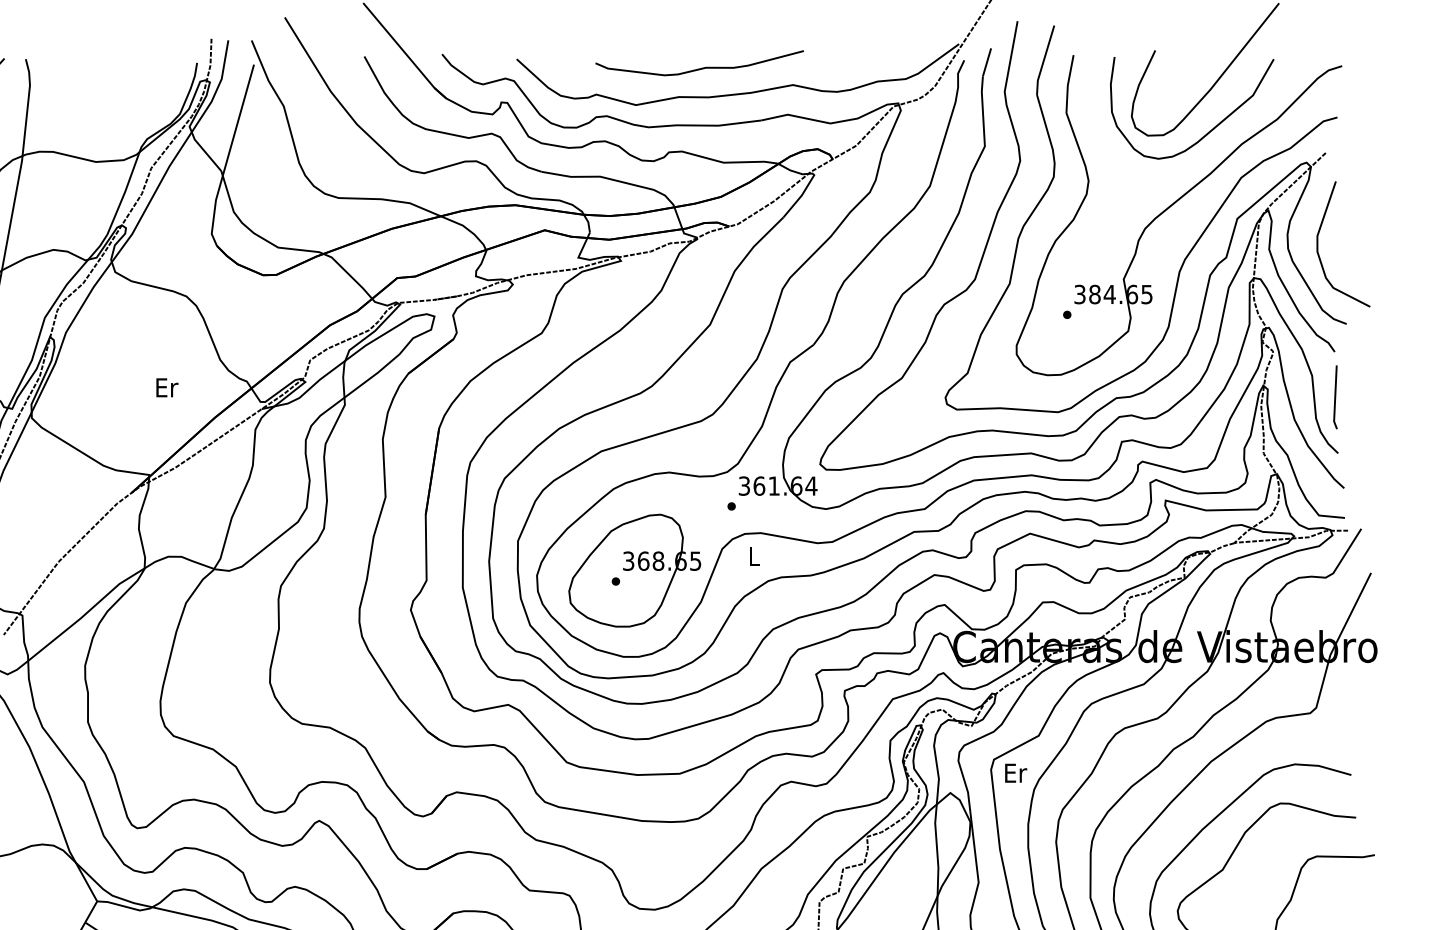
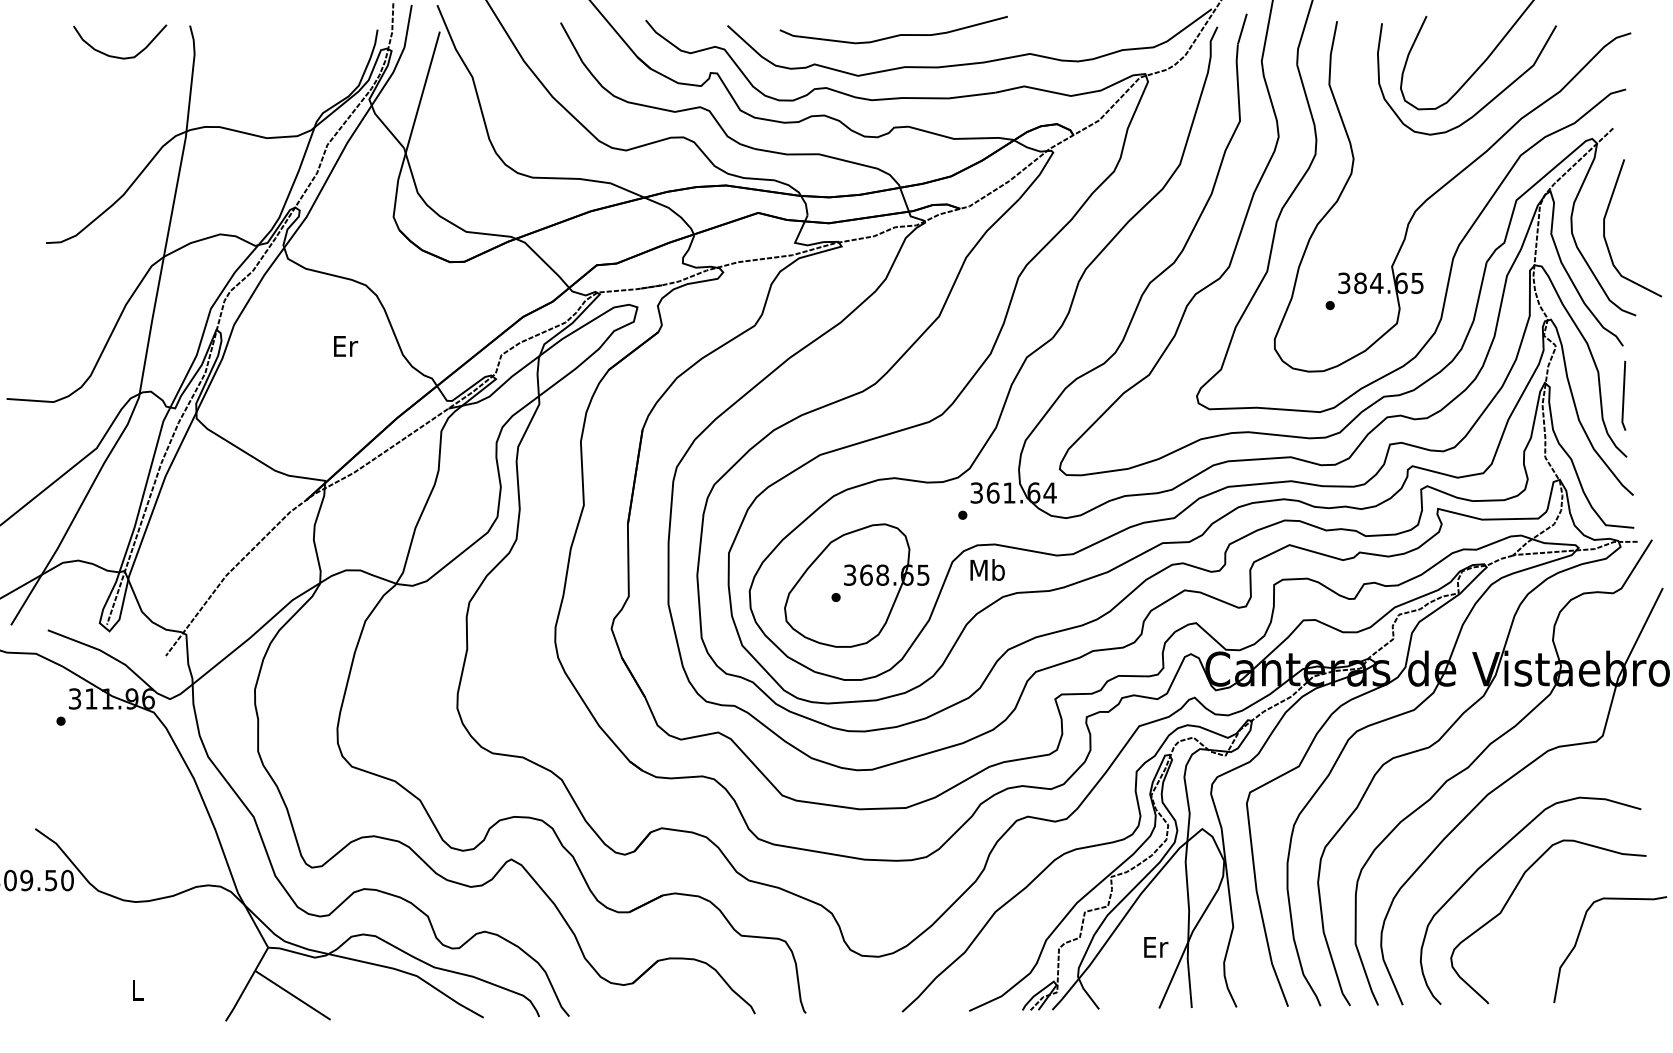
curve: (699, 68) -> (893, 35), moved
text: (167, 387) -> (346, 346), moved
text: (754, 555) -> (987, 569), L -> Mb
text: (1016, 773) -> (1156, 947), moved

